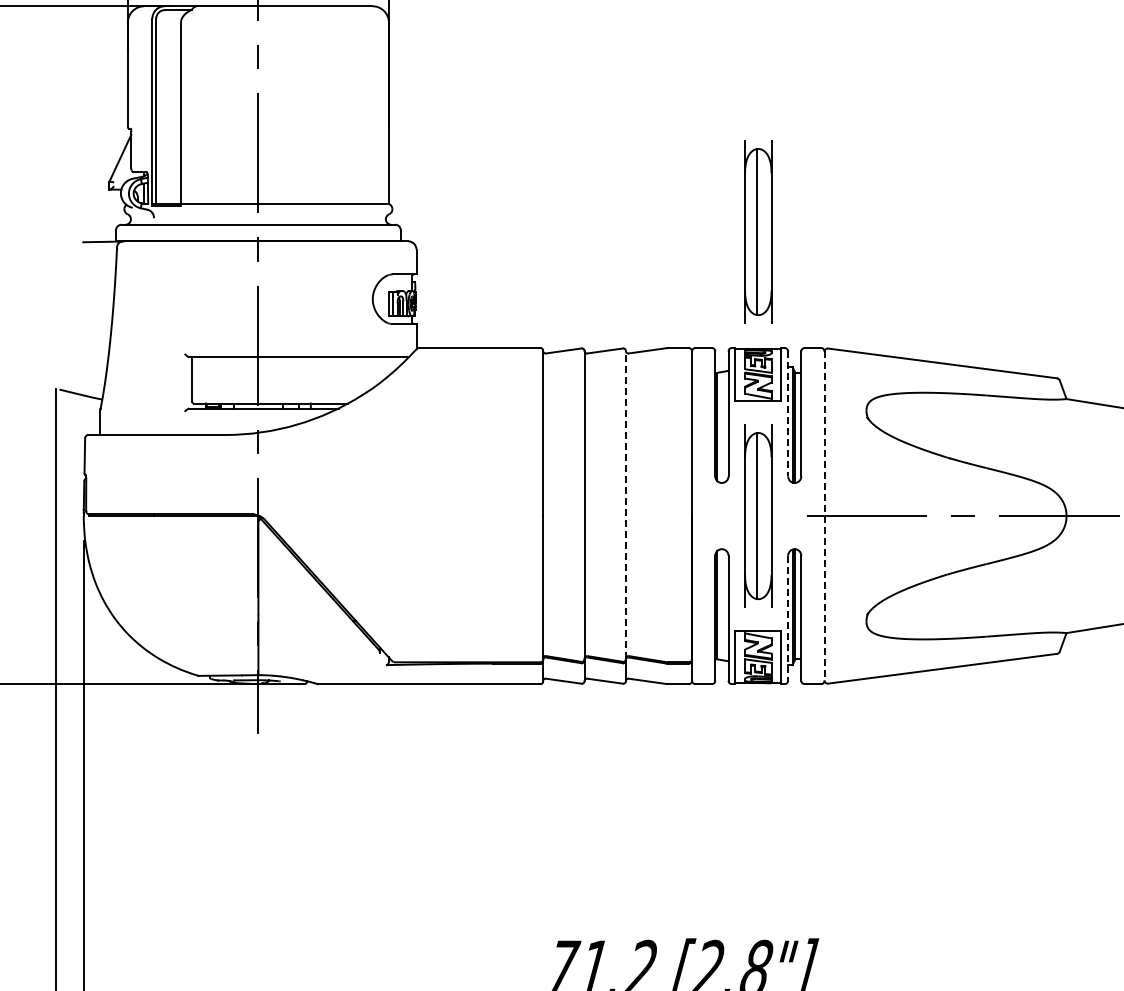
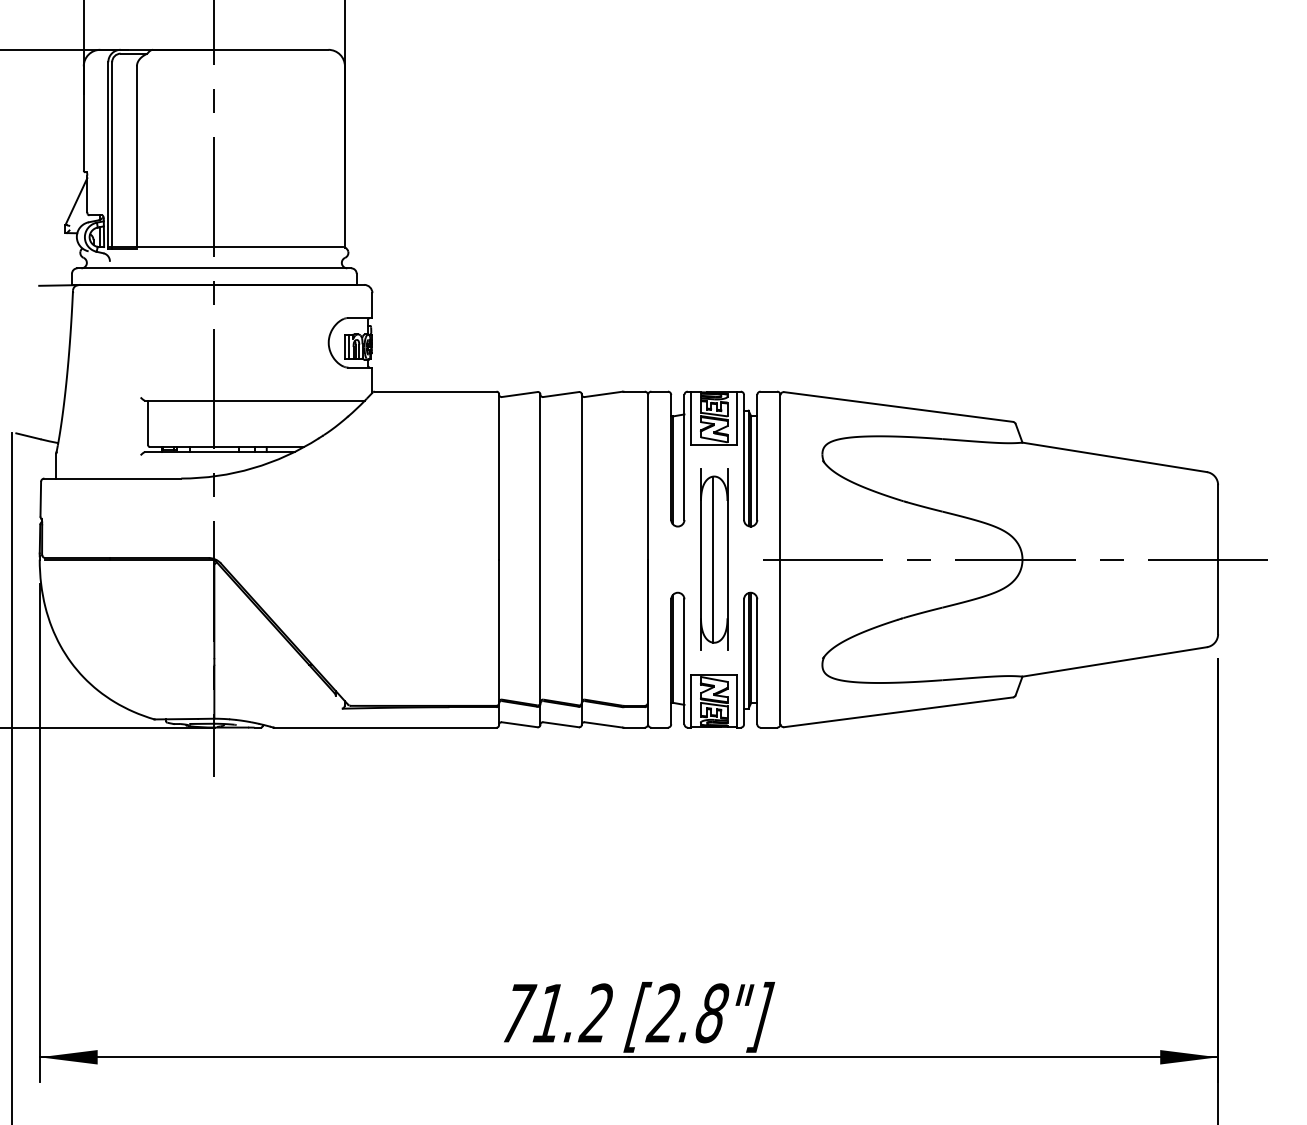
part: (758, 231) -> (714, 275), removed
line: (788, 413) -> (744, 457), dashed -> solid
line: (625, 504) -> (581, 548), dashed -> solid
line: (824, 515) -> (780, 559), dashed -> solid
line: (788, 618) -> (744, 662), dashed -> solid

